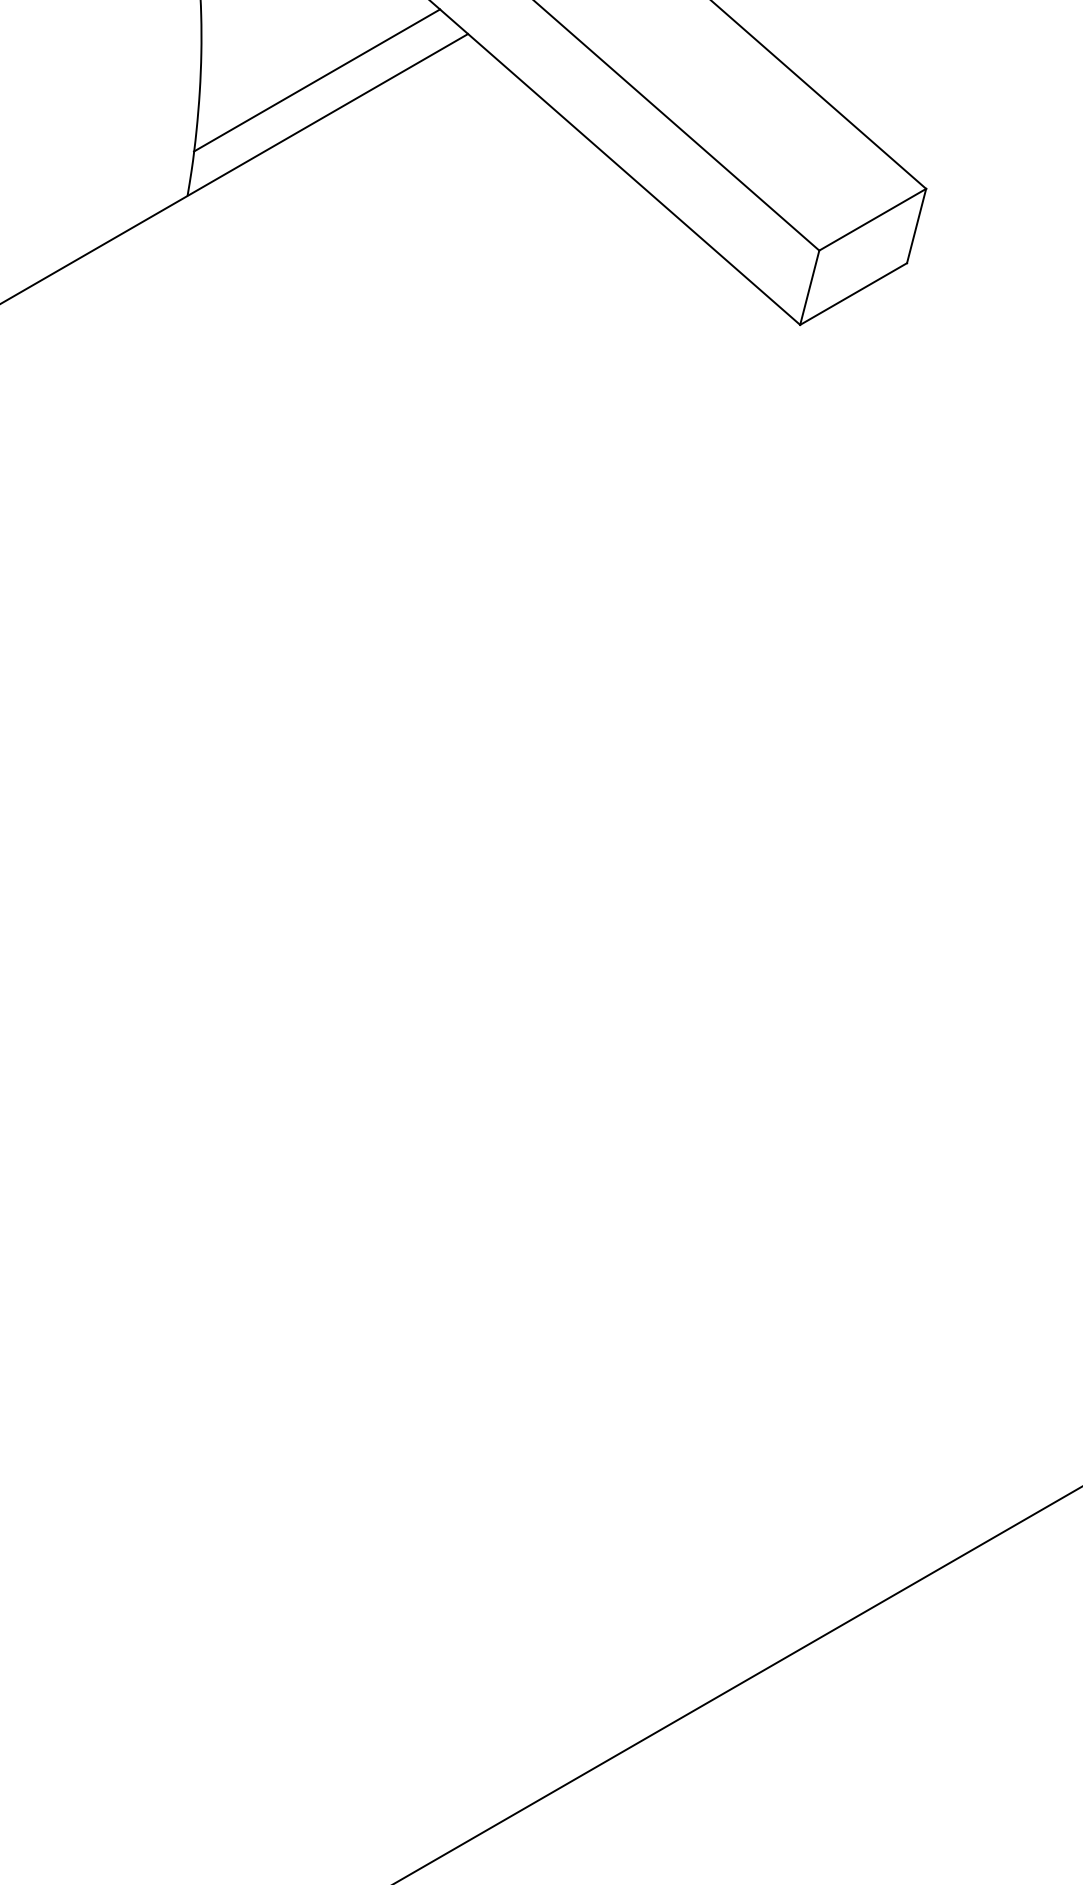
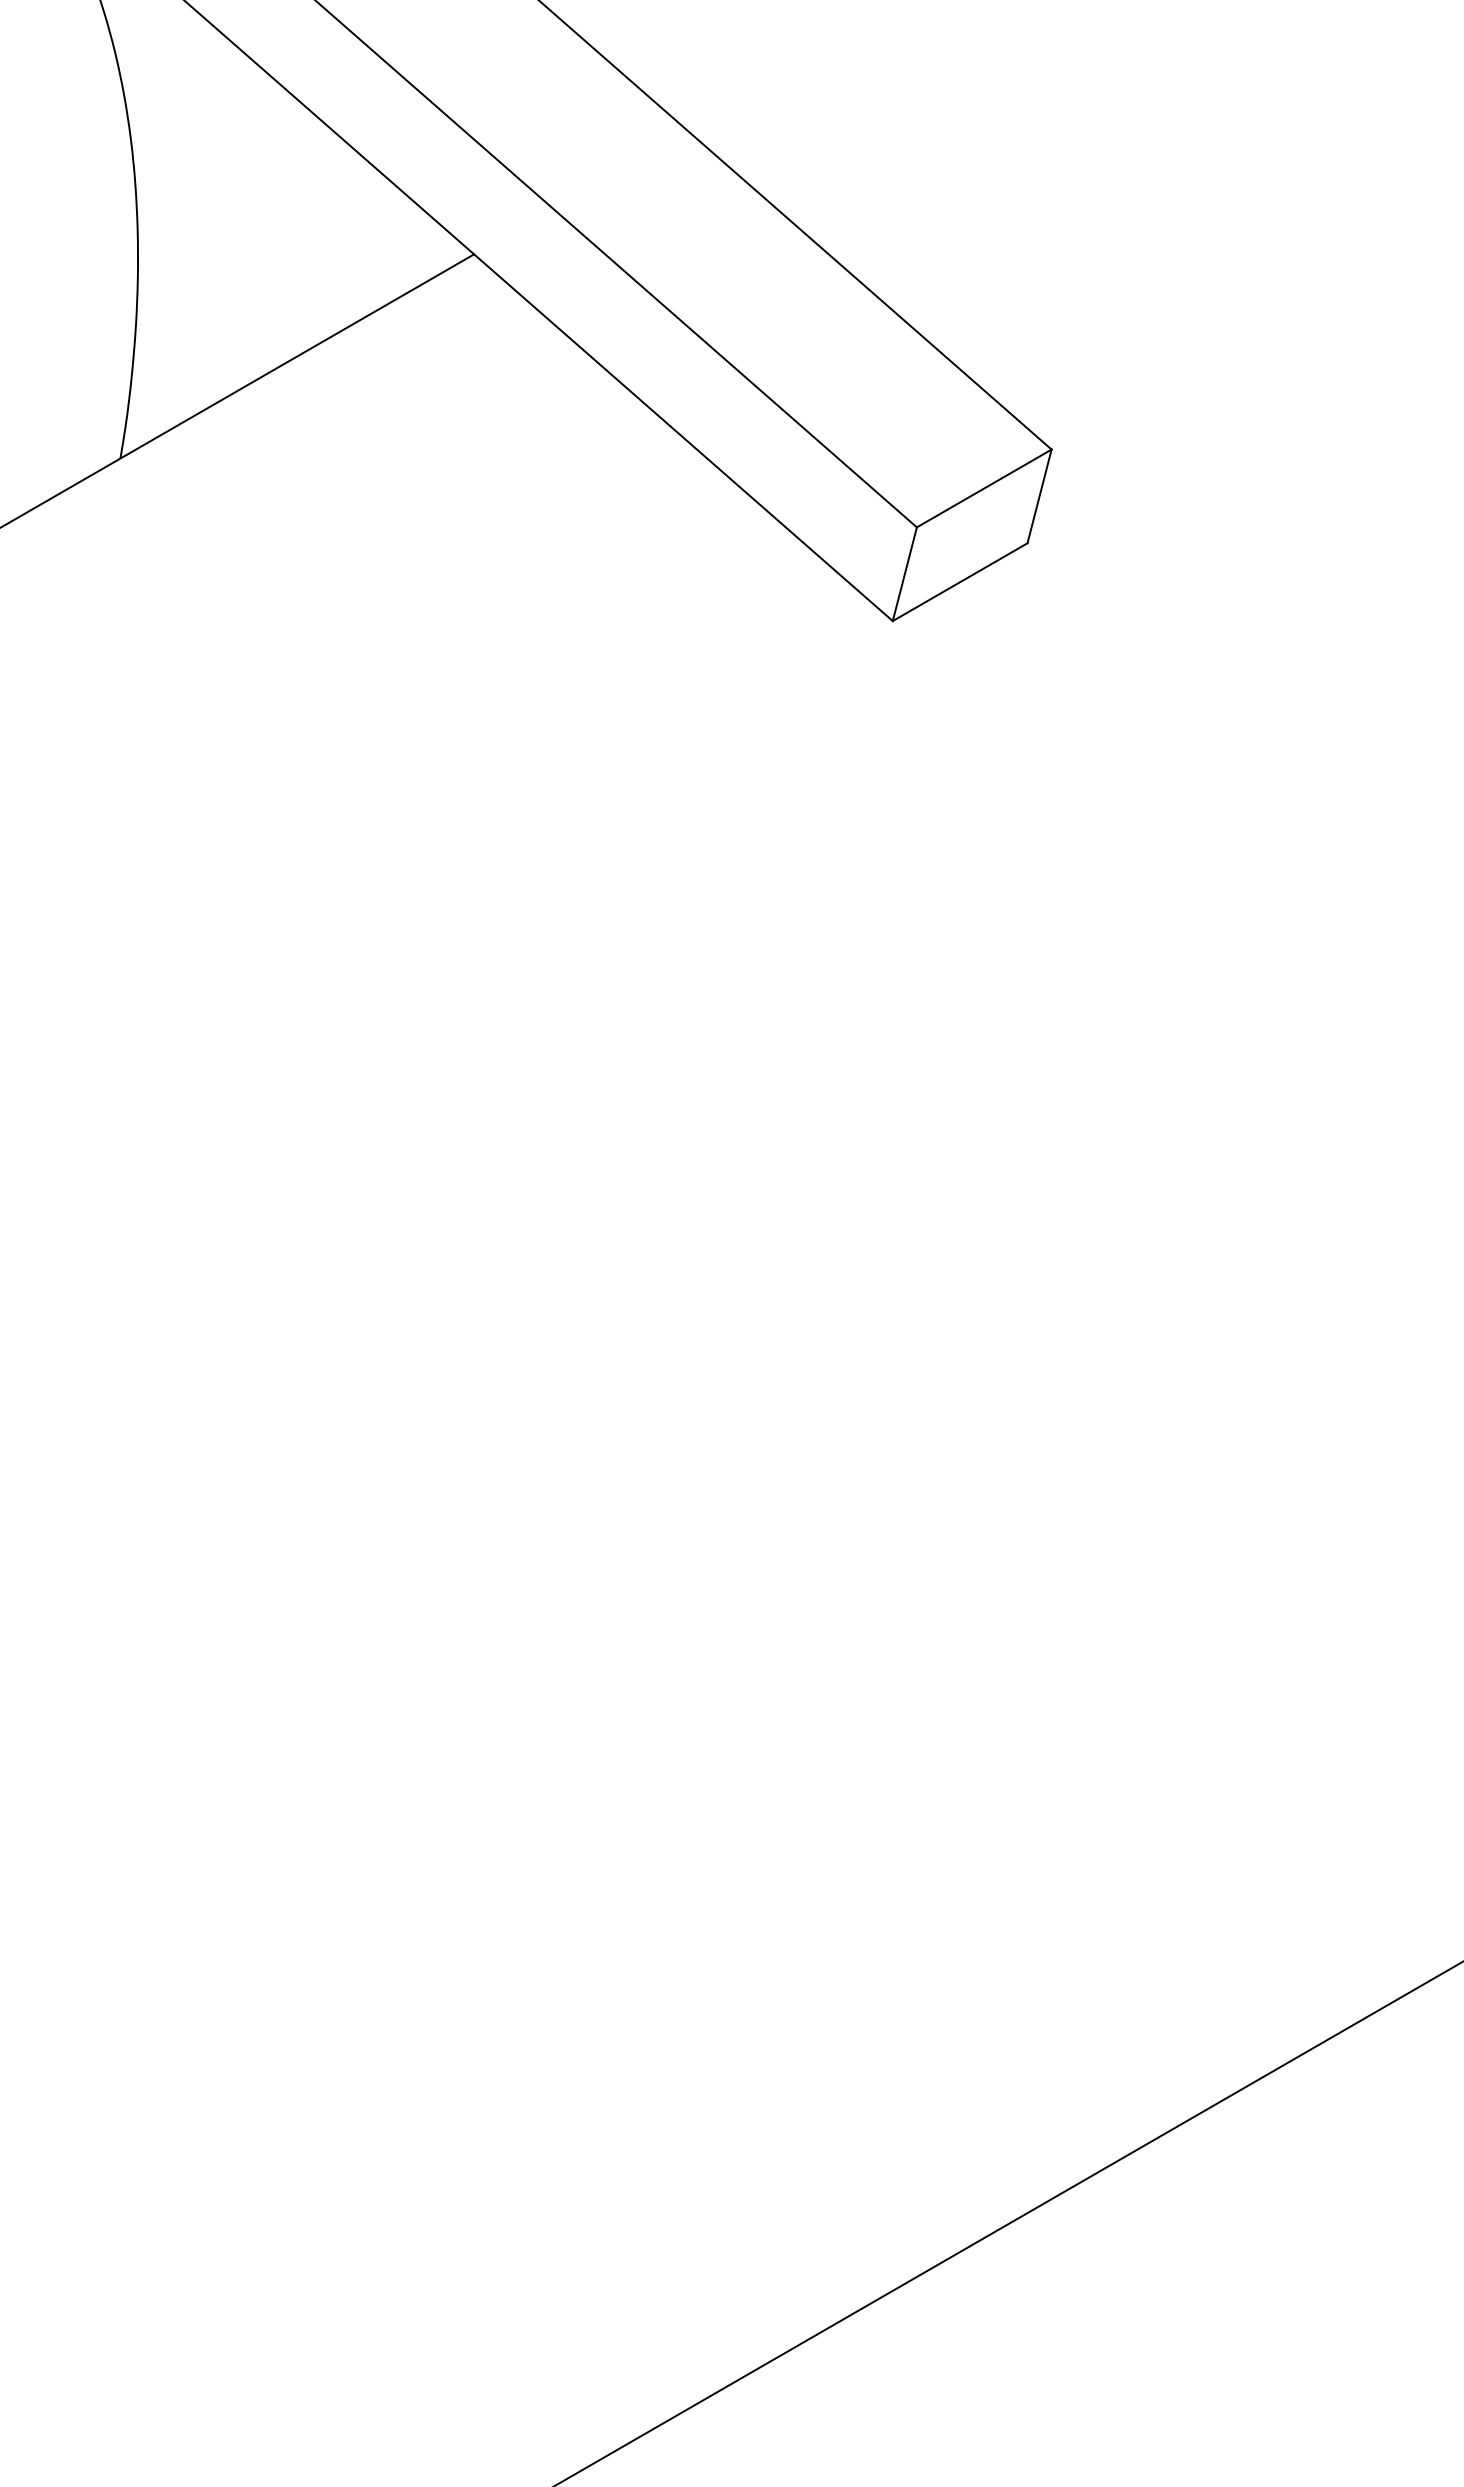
line: (316, 80) -> (283, 312), removed

